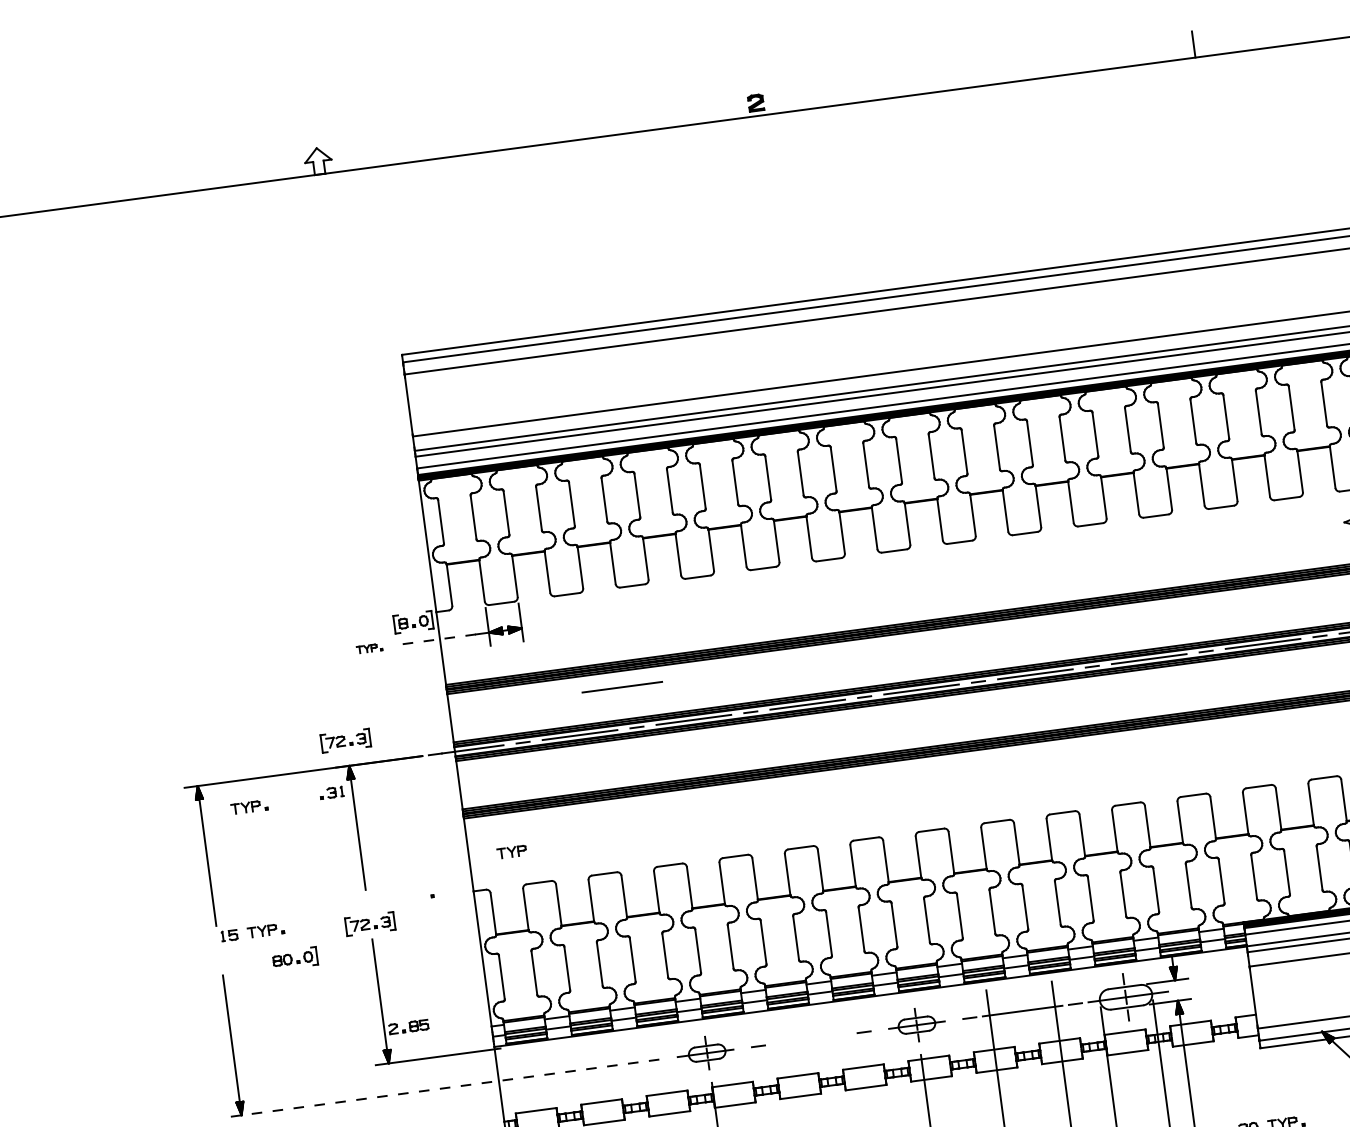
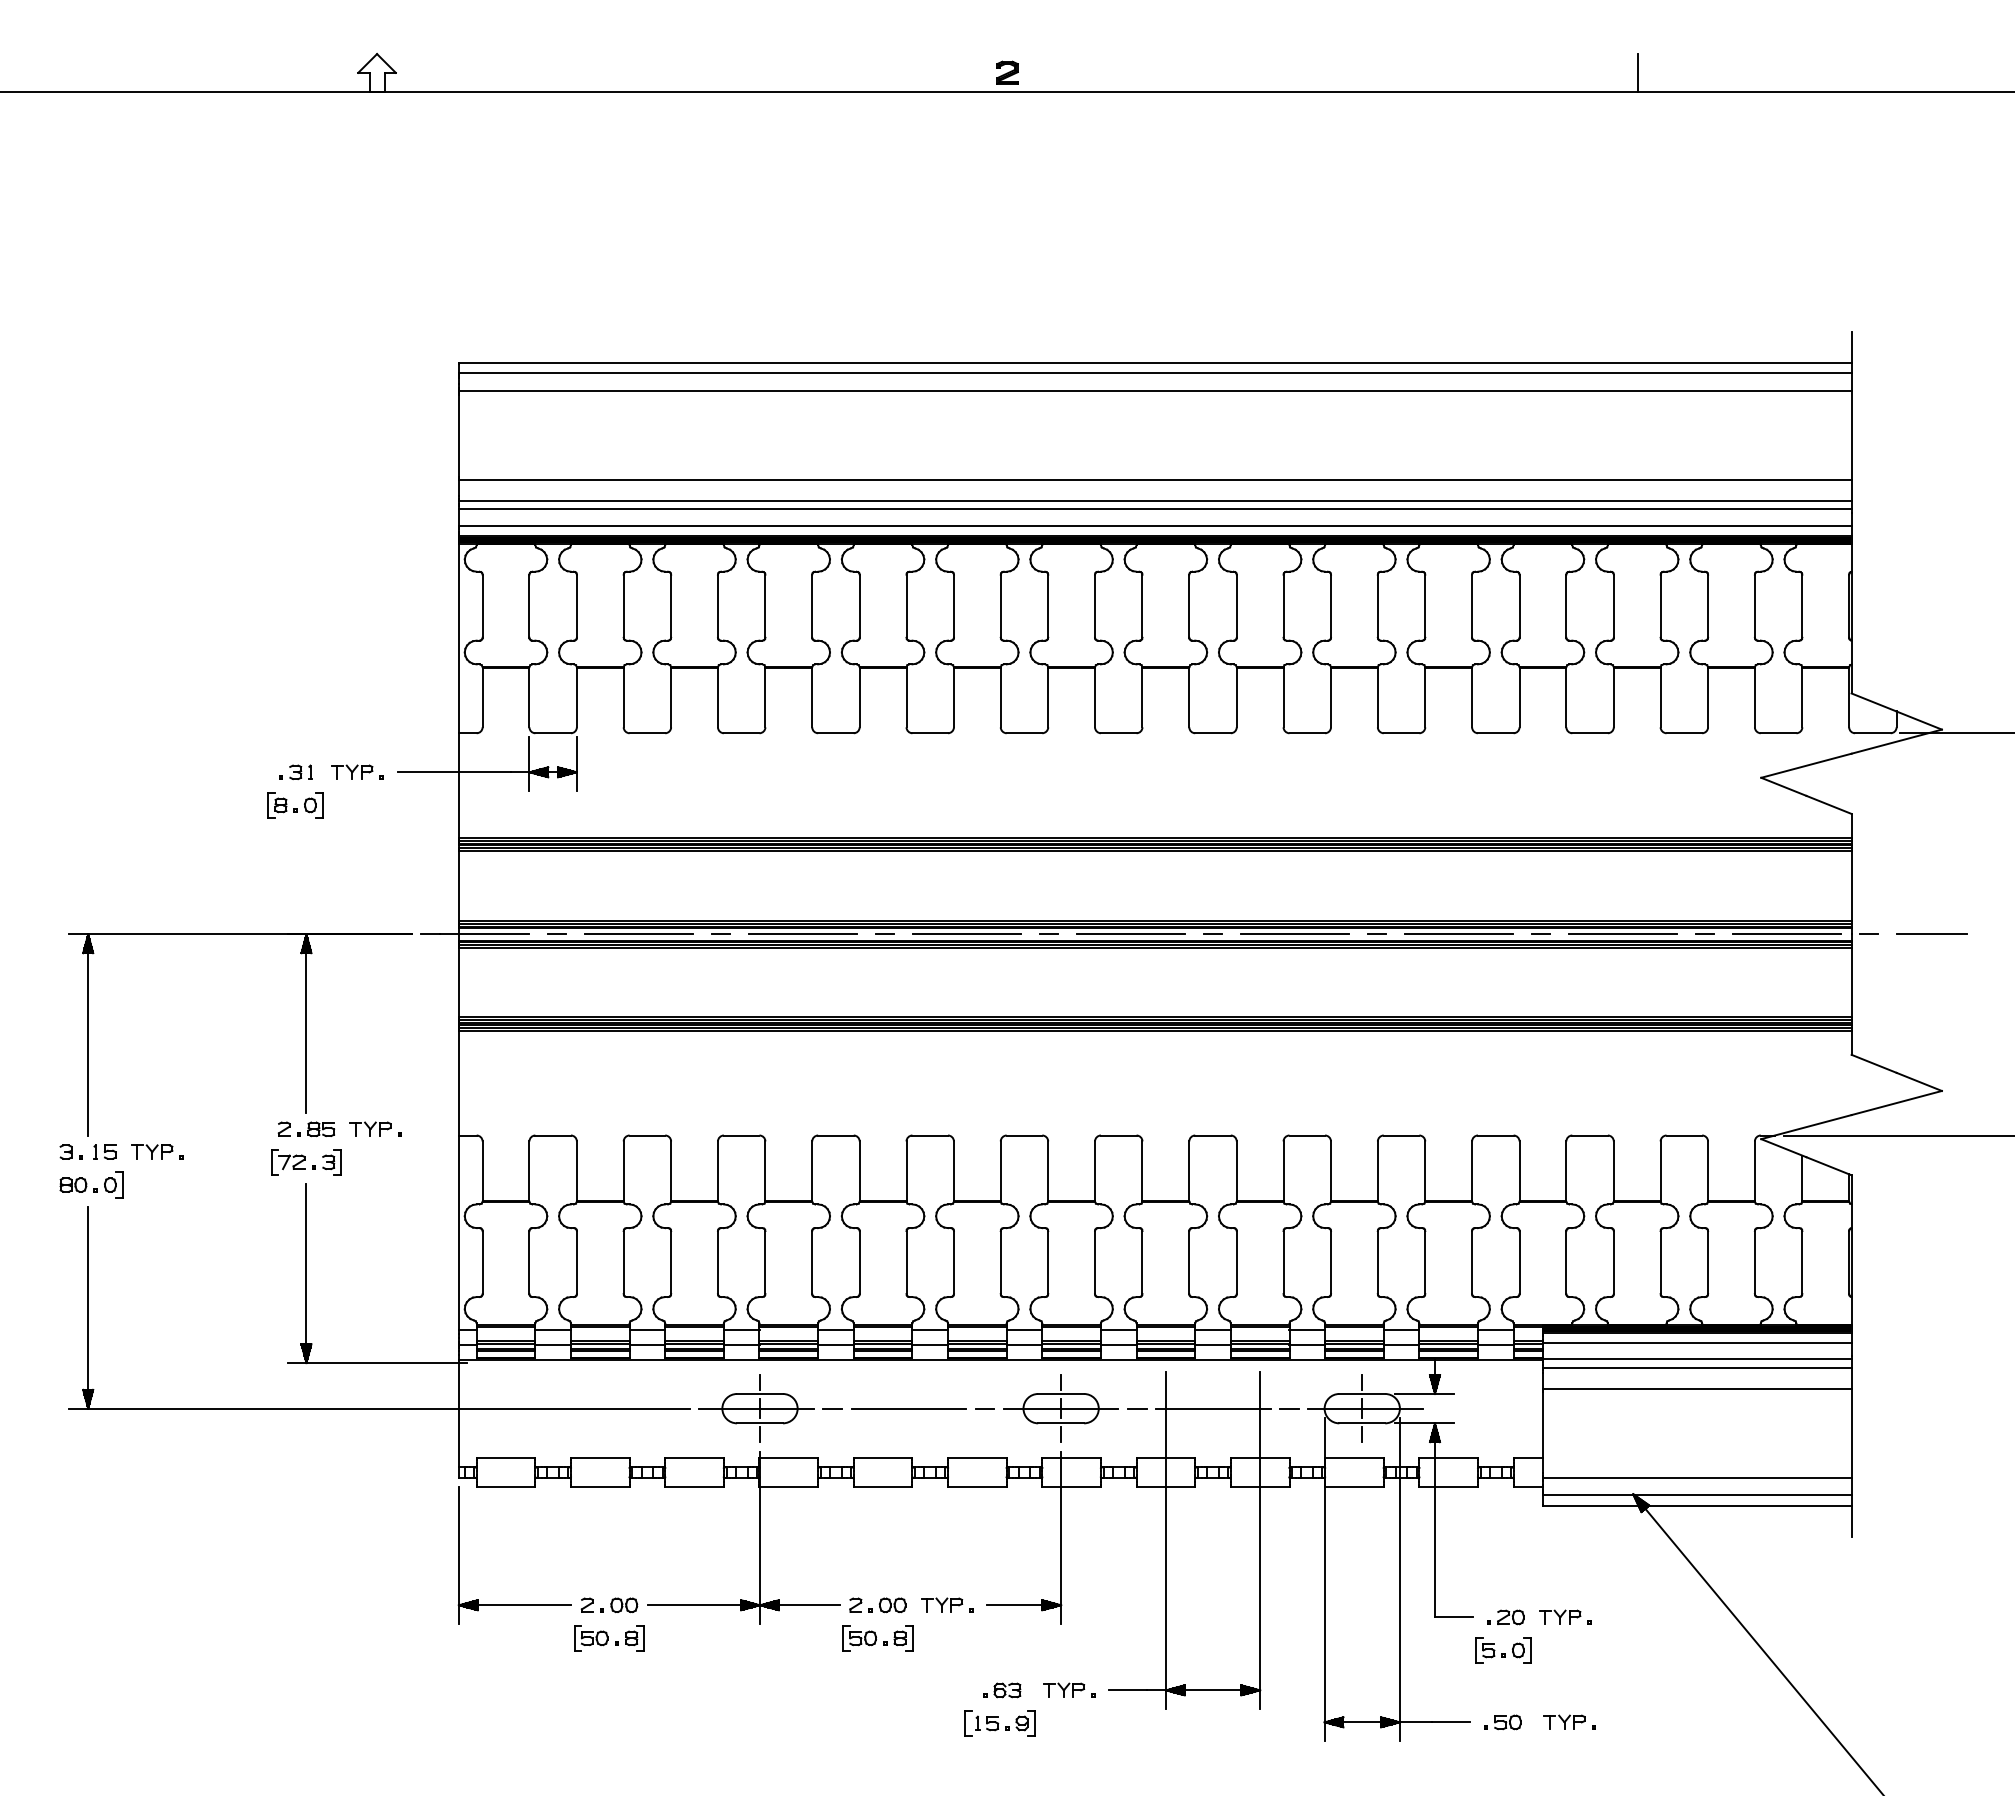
part: (413, 622) -> (295, 805), moved
line: (436, 639) -> (453, 772), dashed -> solid
part: (369, 648) -> (357, 771), size x1.43
line: (622, 687) -> (908, 1408), moved
part: (345, 740) -> (306, 898), removed
part: (331, 793) -> (295, 772), moved
part: (249, 806) -> (157, 973), removed
part: (511, 851) -> (370, 1128), moved
part: (205, 938) -> (70, 1151), added
part: (295, 958) -> (91, 1184), moved
part: (916, 1025) -> (1060, 1408), size x1.43
part: (408, 1027) -> (306, 1129), moved
part: (705, 1053) -> (756, 1408), size x1.43
line: (443, 1088) -> (379, 1408), dashed -> solid

